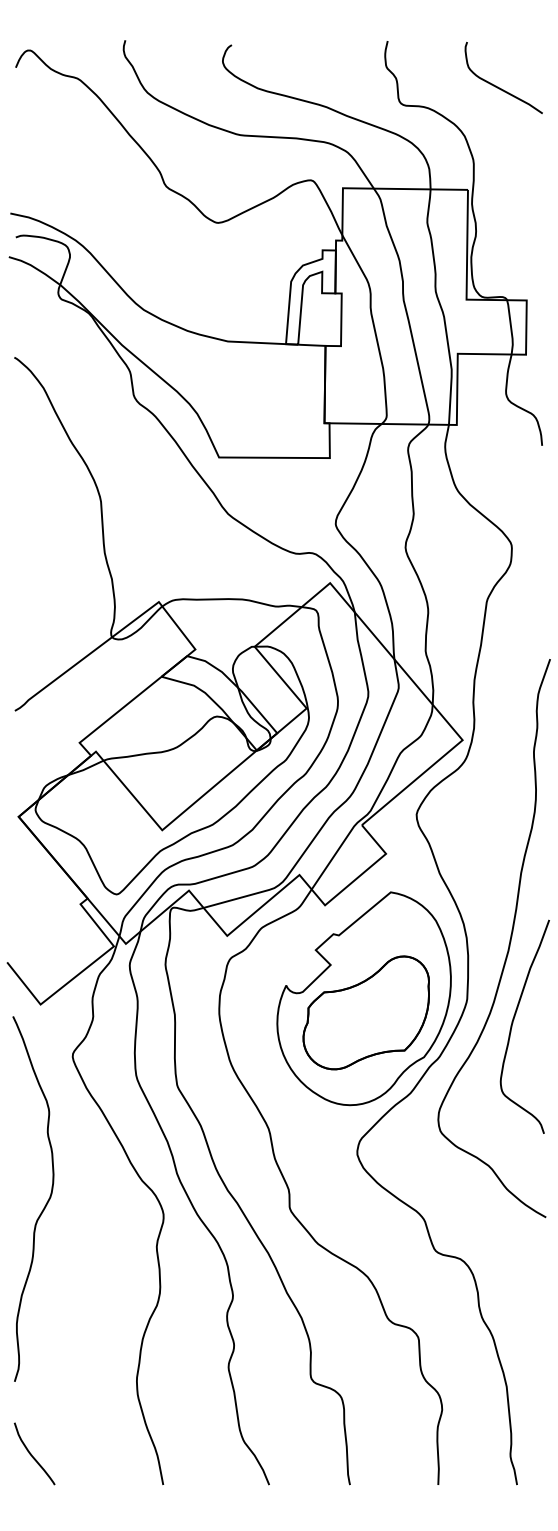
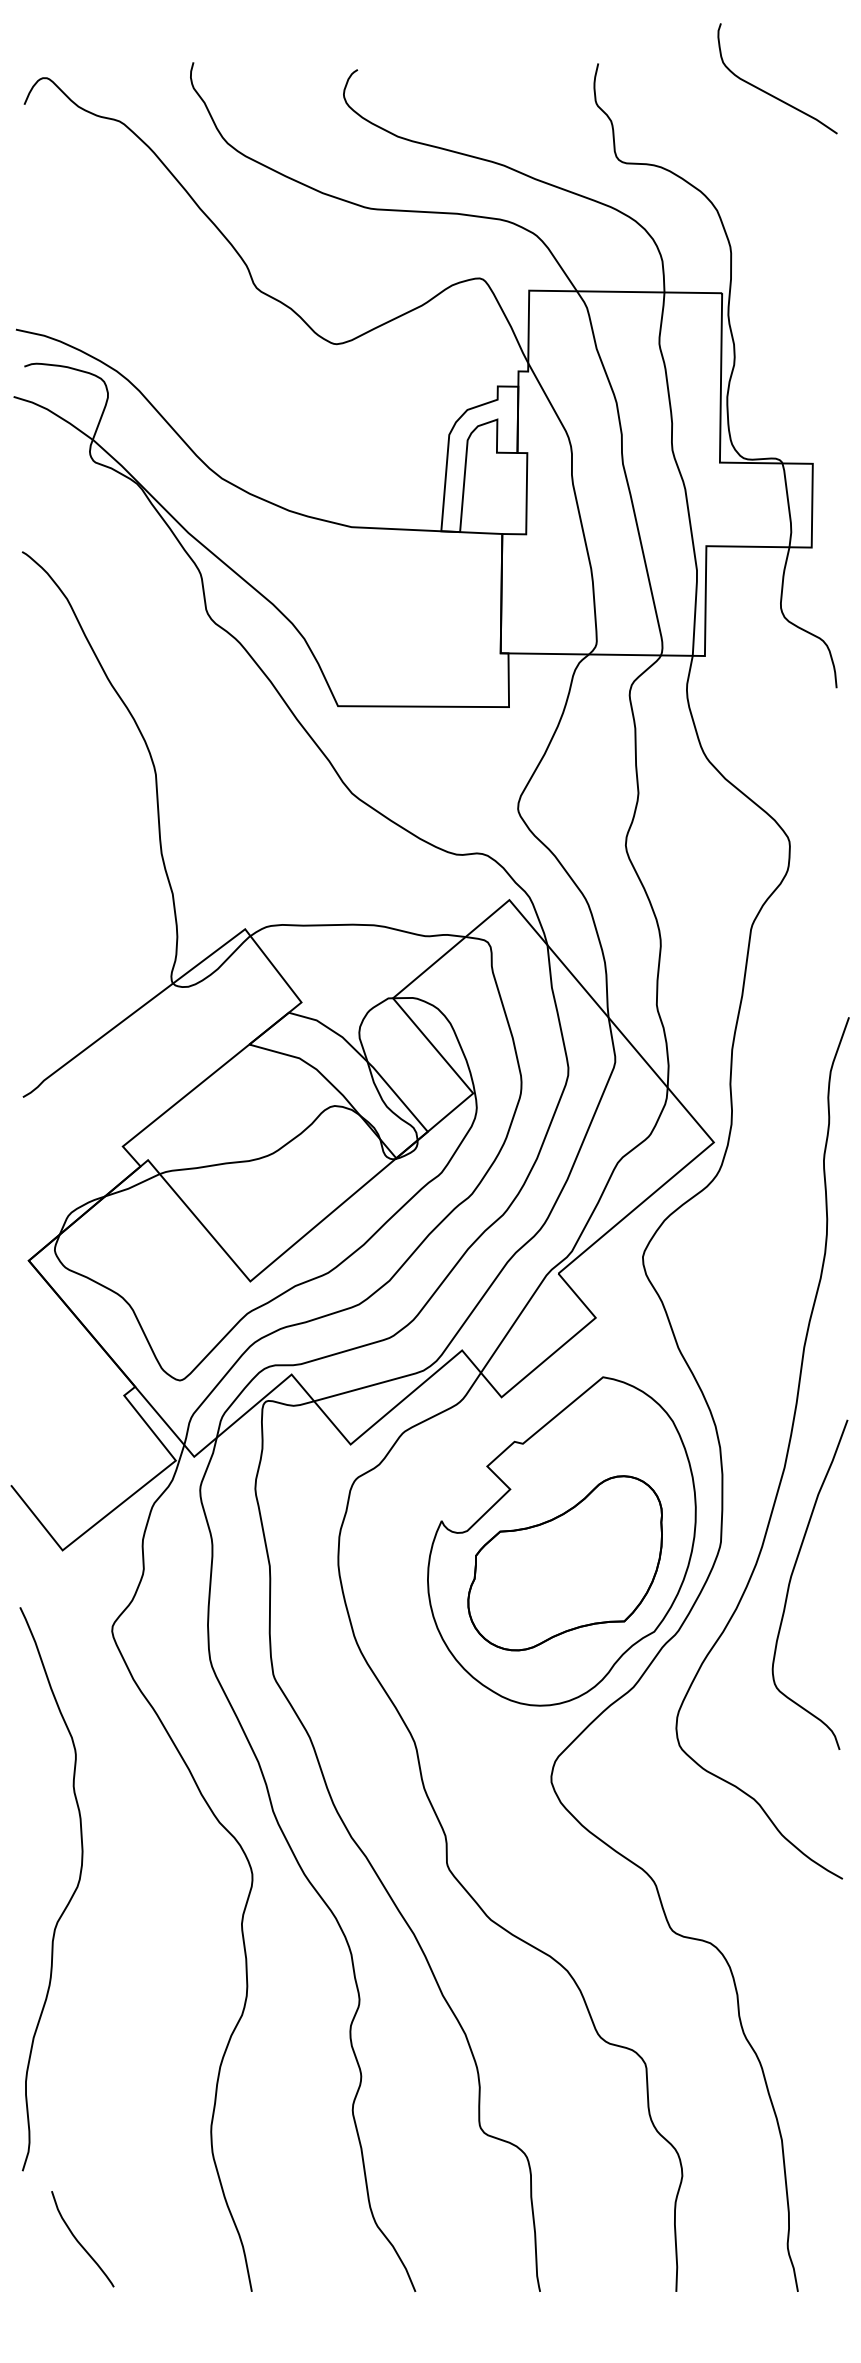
curve: (498, 86) -> (769, 92), moved
curve: (45, 1204) -> (70, 1897), moved
curve: (32, 1455) -> (79, 2241), moved

